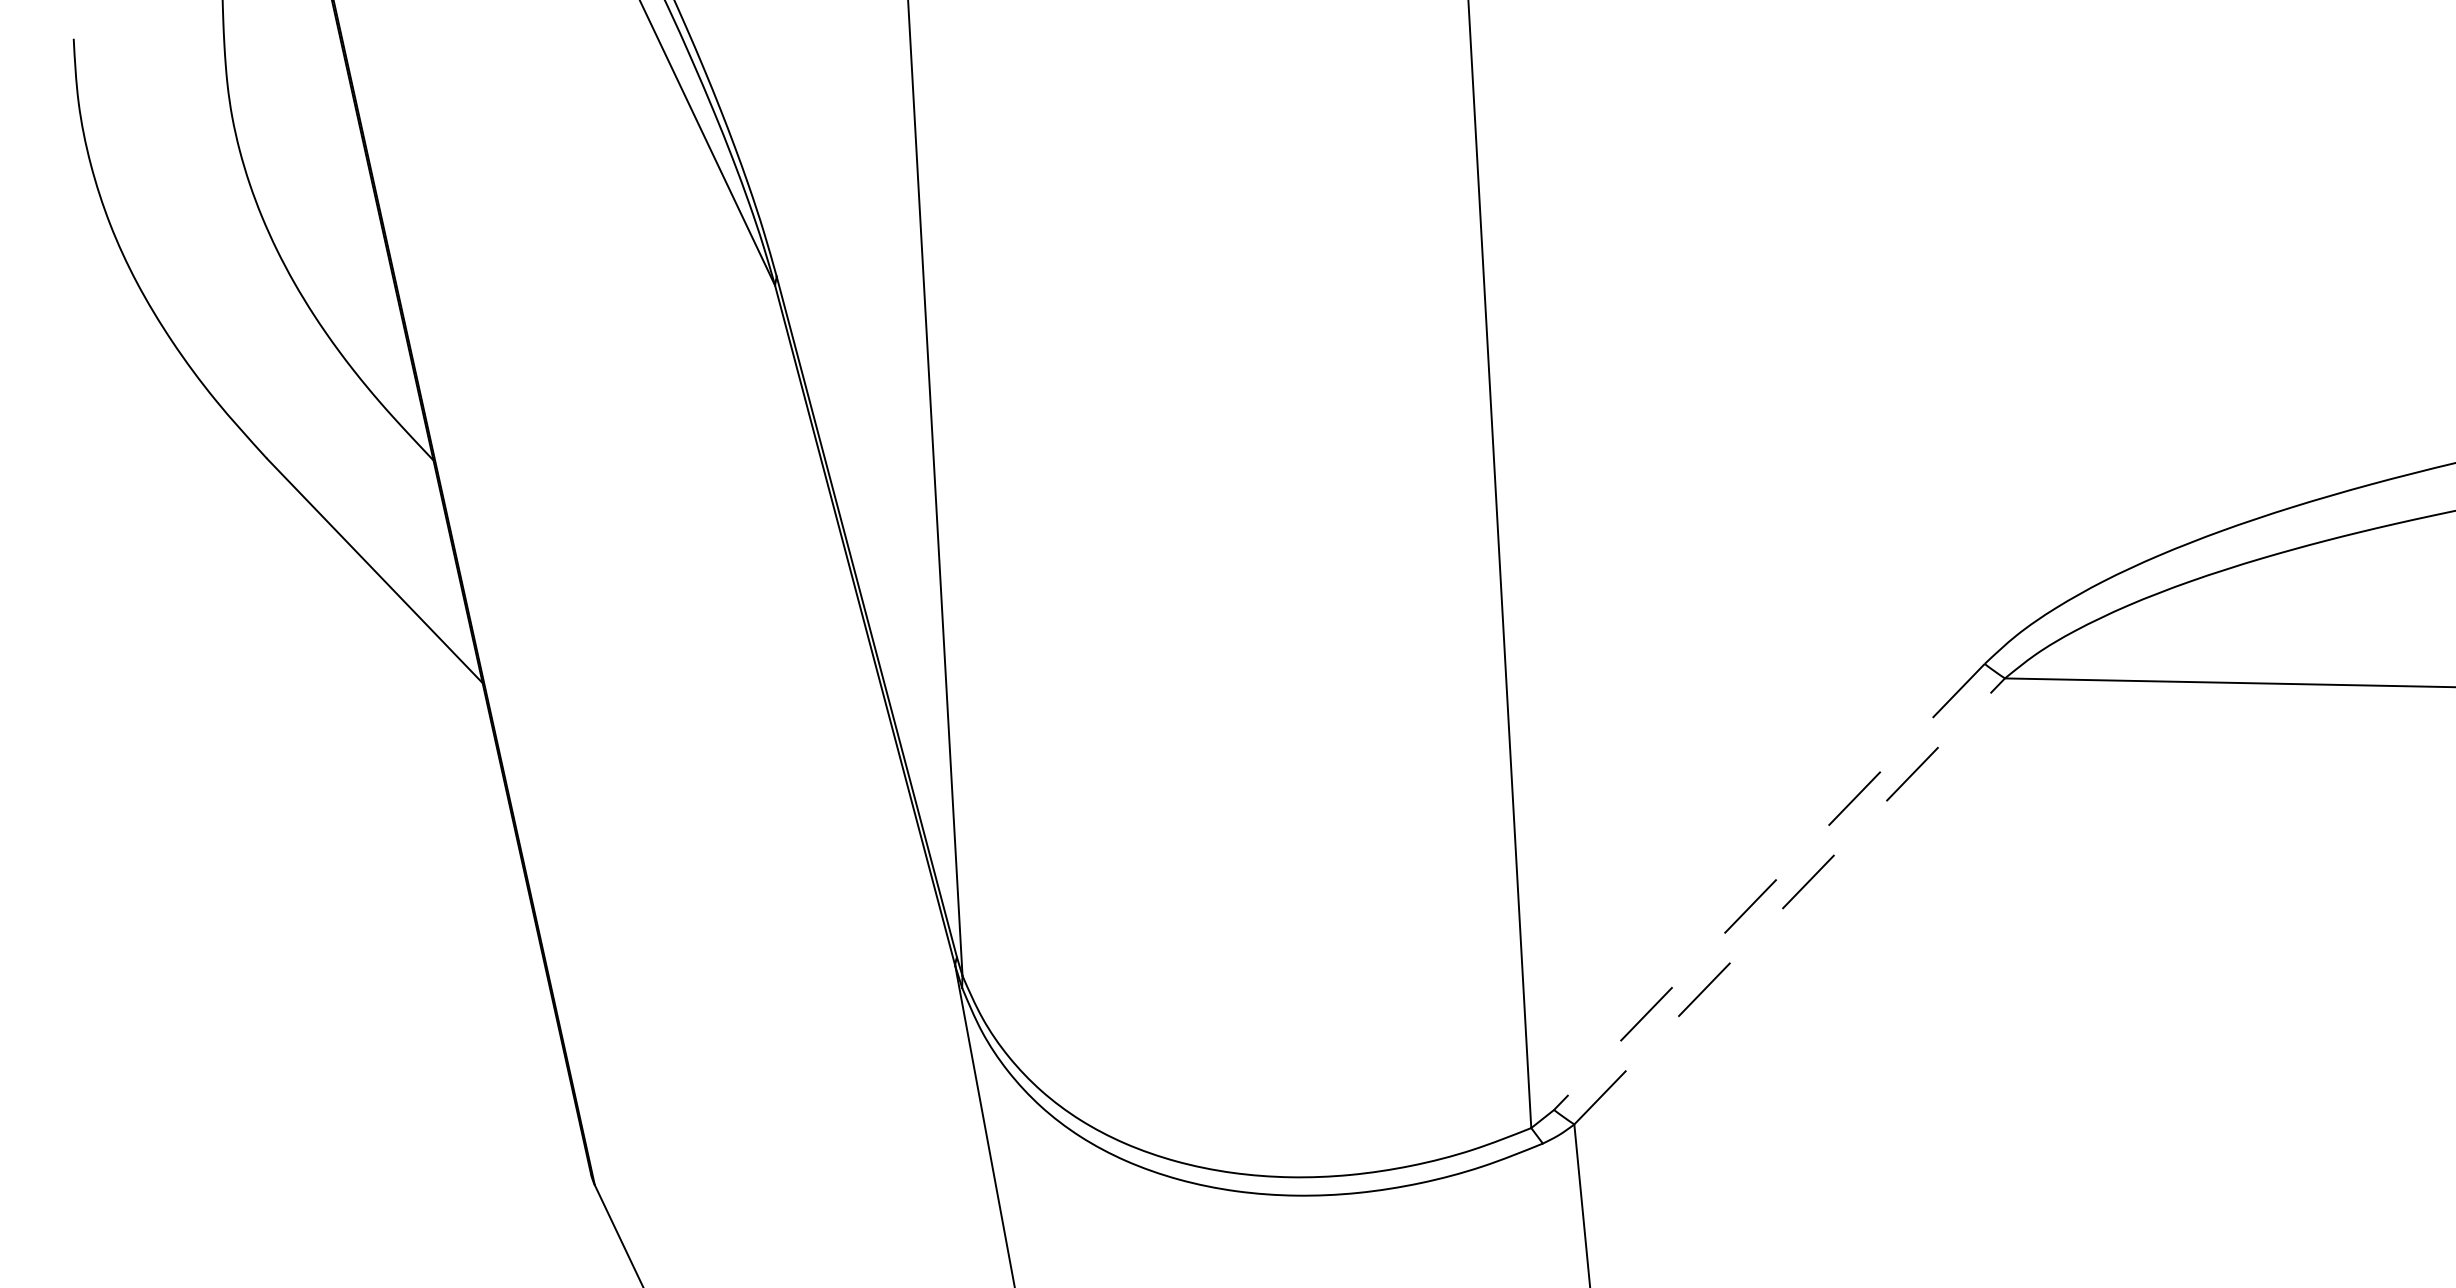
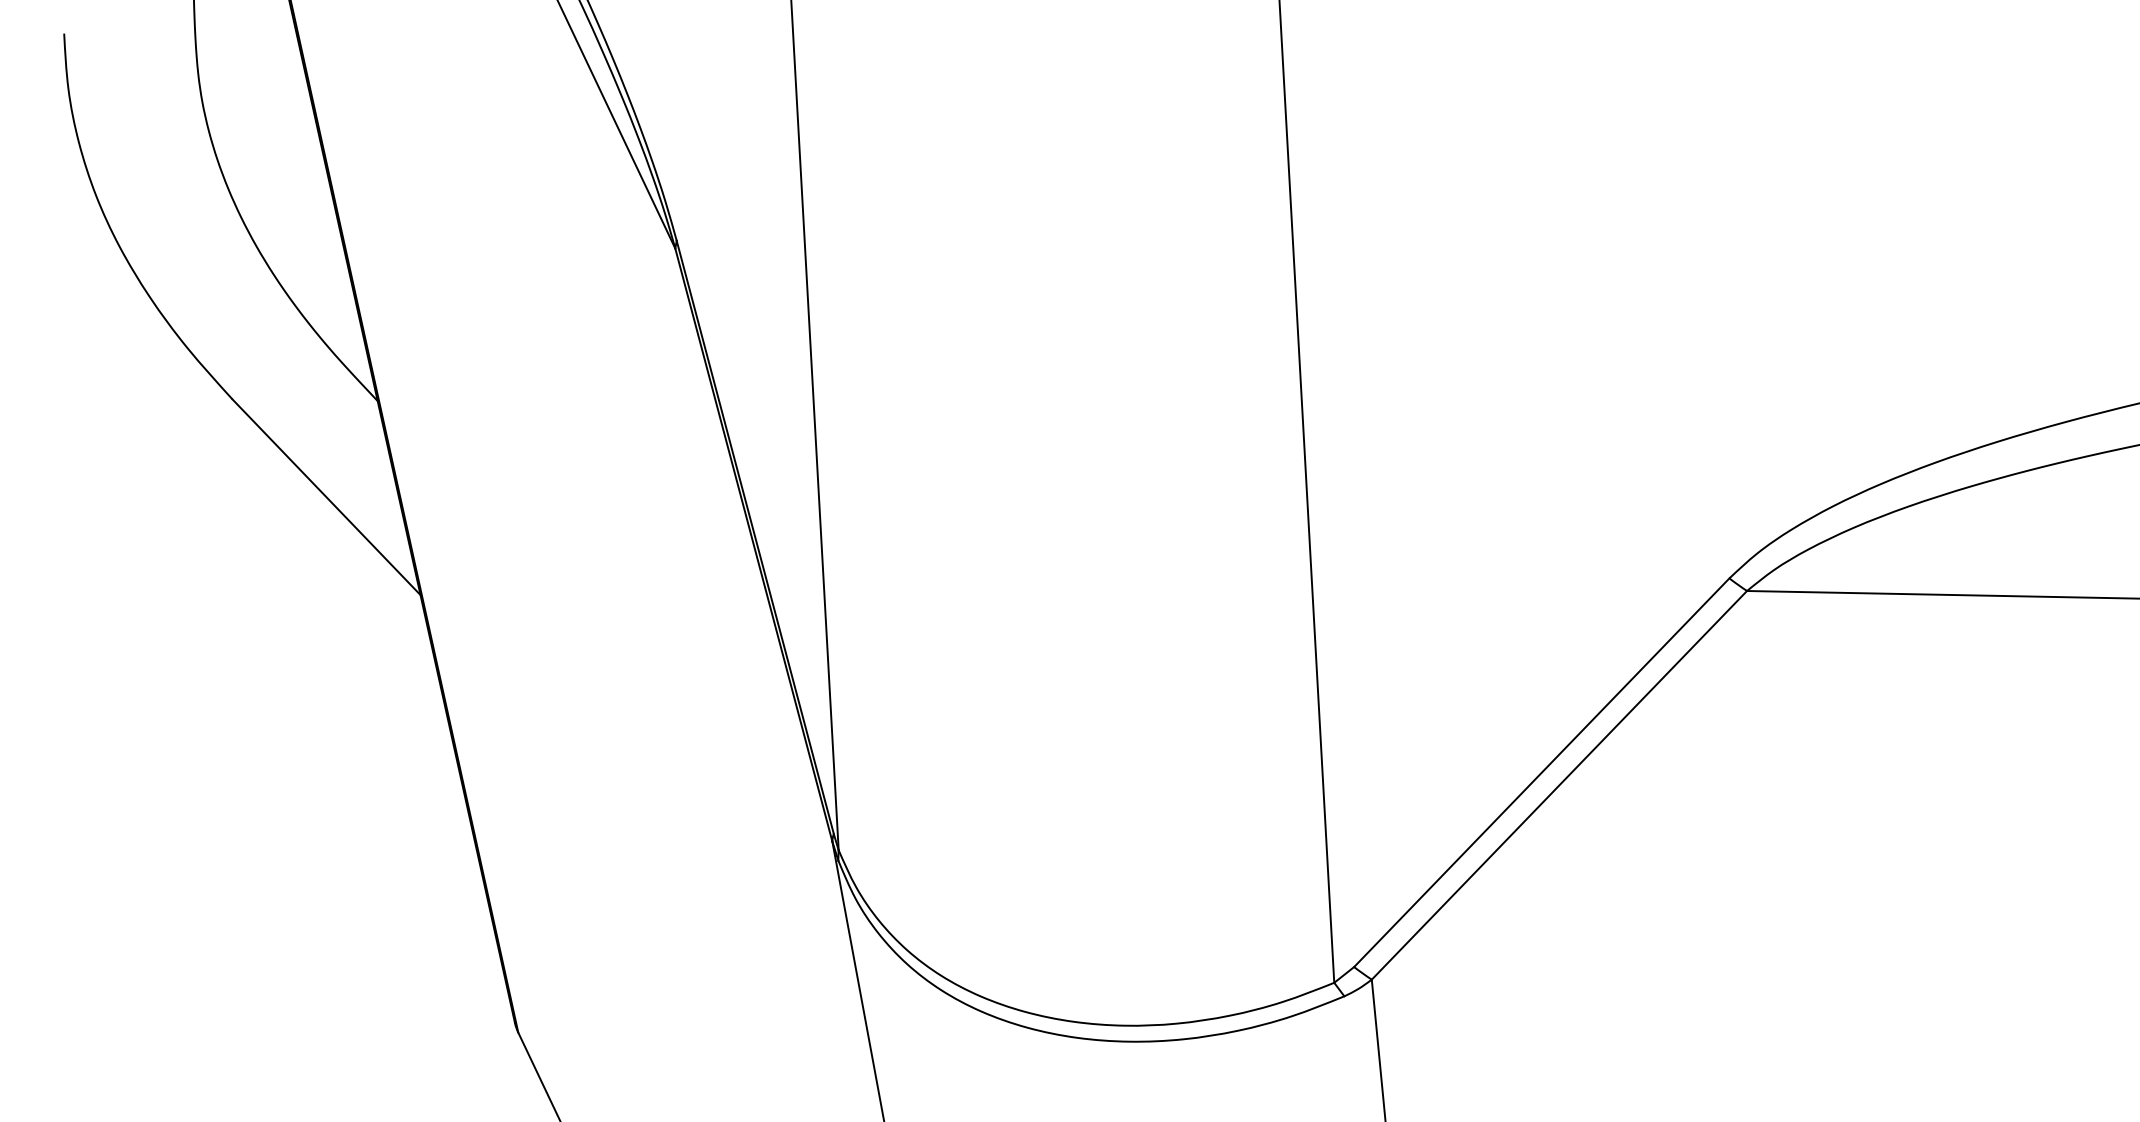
line: (1769, 887) -> (1541, 773), dashed -> solid
line: (1789, 900) -> (1559, 784), dashed -> solid

